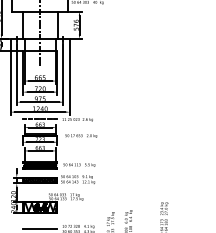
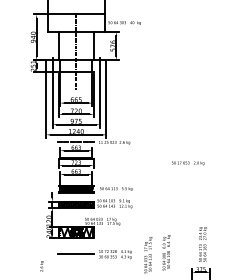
text: (81, 136) -> (188, 163), moved

